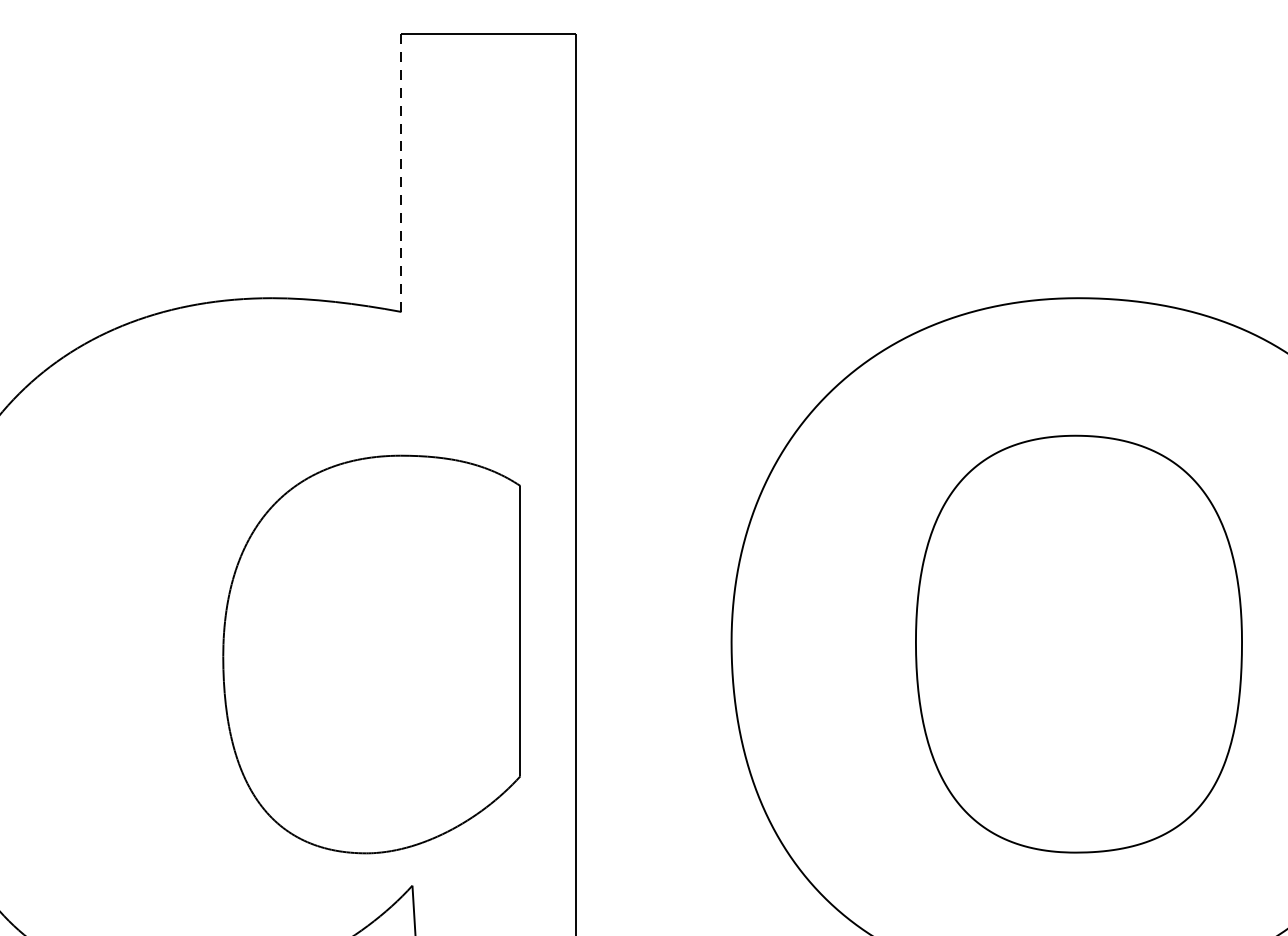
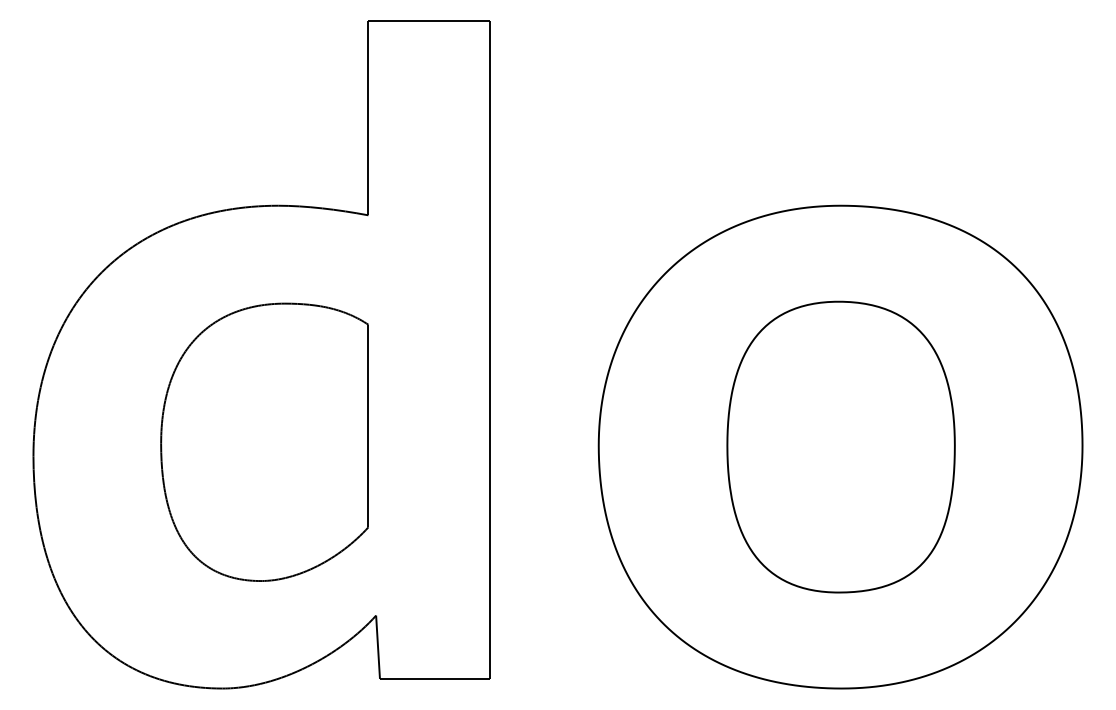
line: (401, 173) -> (368, 118), dashed -> solid
part: (371, 653) -> (264, 441), moved

